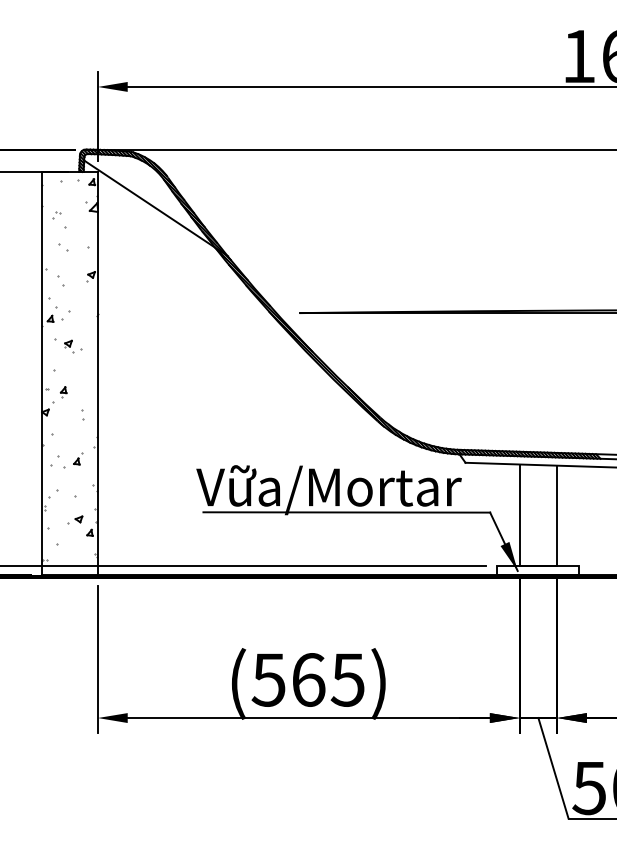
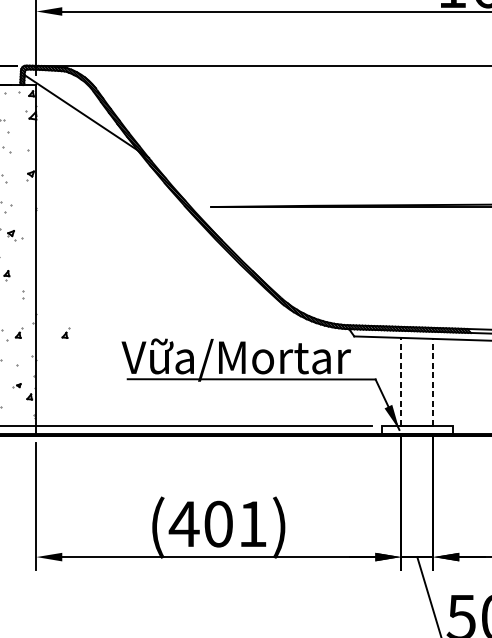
part: (132, 458) -> (66, 332), added
line: (519, 515) -> (400, 381), solid -> dashed
line: (557, 515) -> (433, 381), solid -> dashed
part: (75, 519) -> (17, 385), size x0.6
text: (307, 679) -> (217, 523), (565) -> (401)

